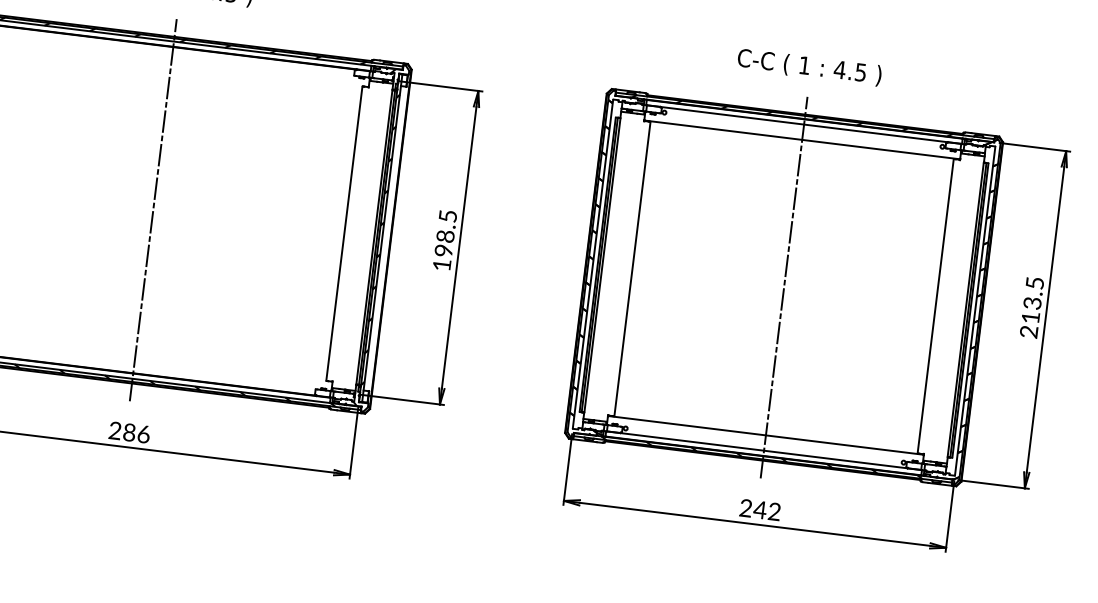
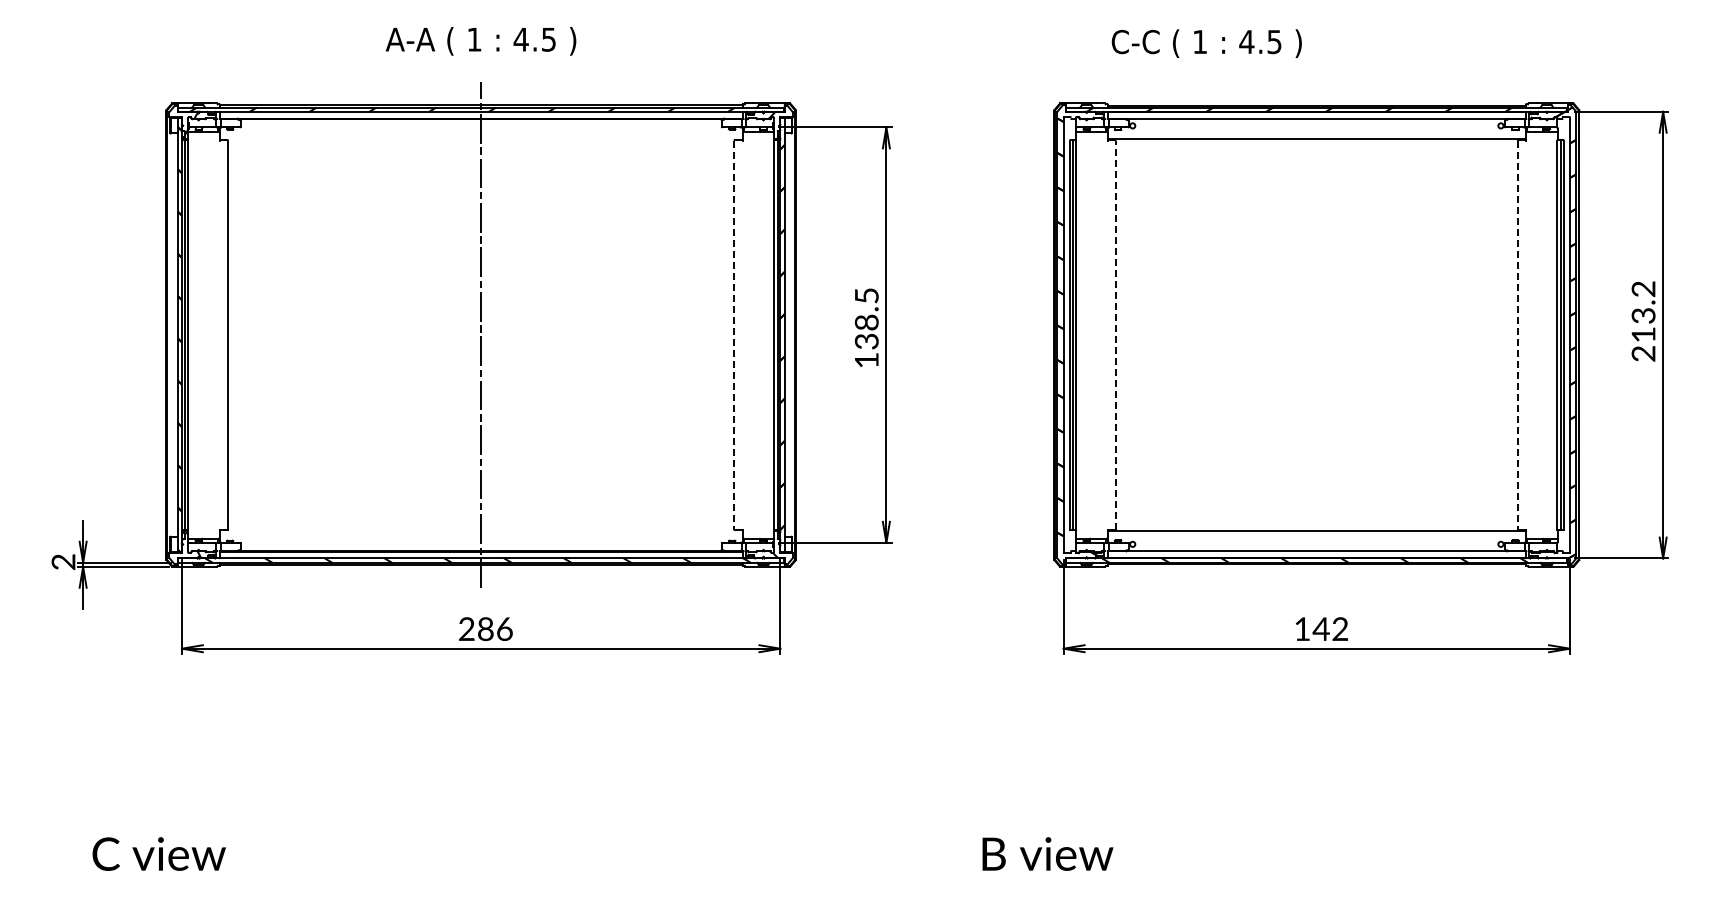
text: (809, 67) -> (1206, 43), moved
line: (344, 233) -> (734, 335), solid -> dashed
text: (443, 250) -> (866, 341), 198.5 -> 138.5
line: (632, 268) -> (1115, 334), solid -> dashed
text: (1034, 283) -> (1643, 289), 213.5 -> 213.2
line: (783, 287) -> (1316, 334), removed
line: (935, 306) -> (1517, 335), solid -> dashed
text: (746, 507) -> (1302, 628), 242 -> 142

